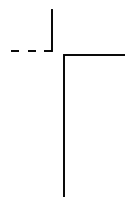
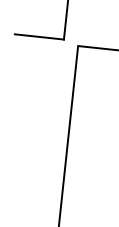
line: (31, 50) -> (39, 36), dashed -> solid

